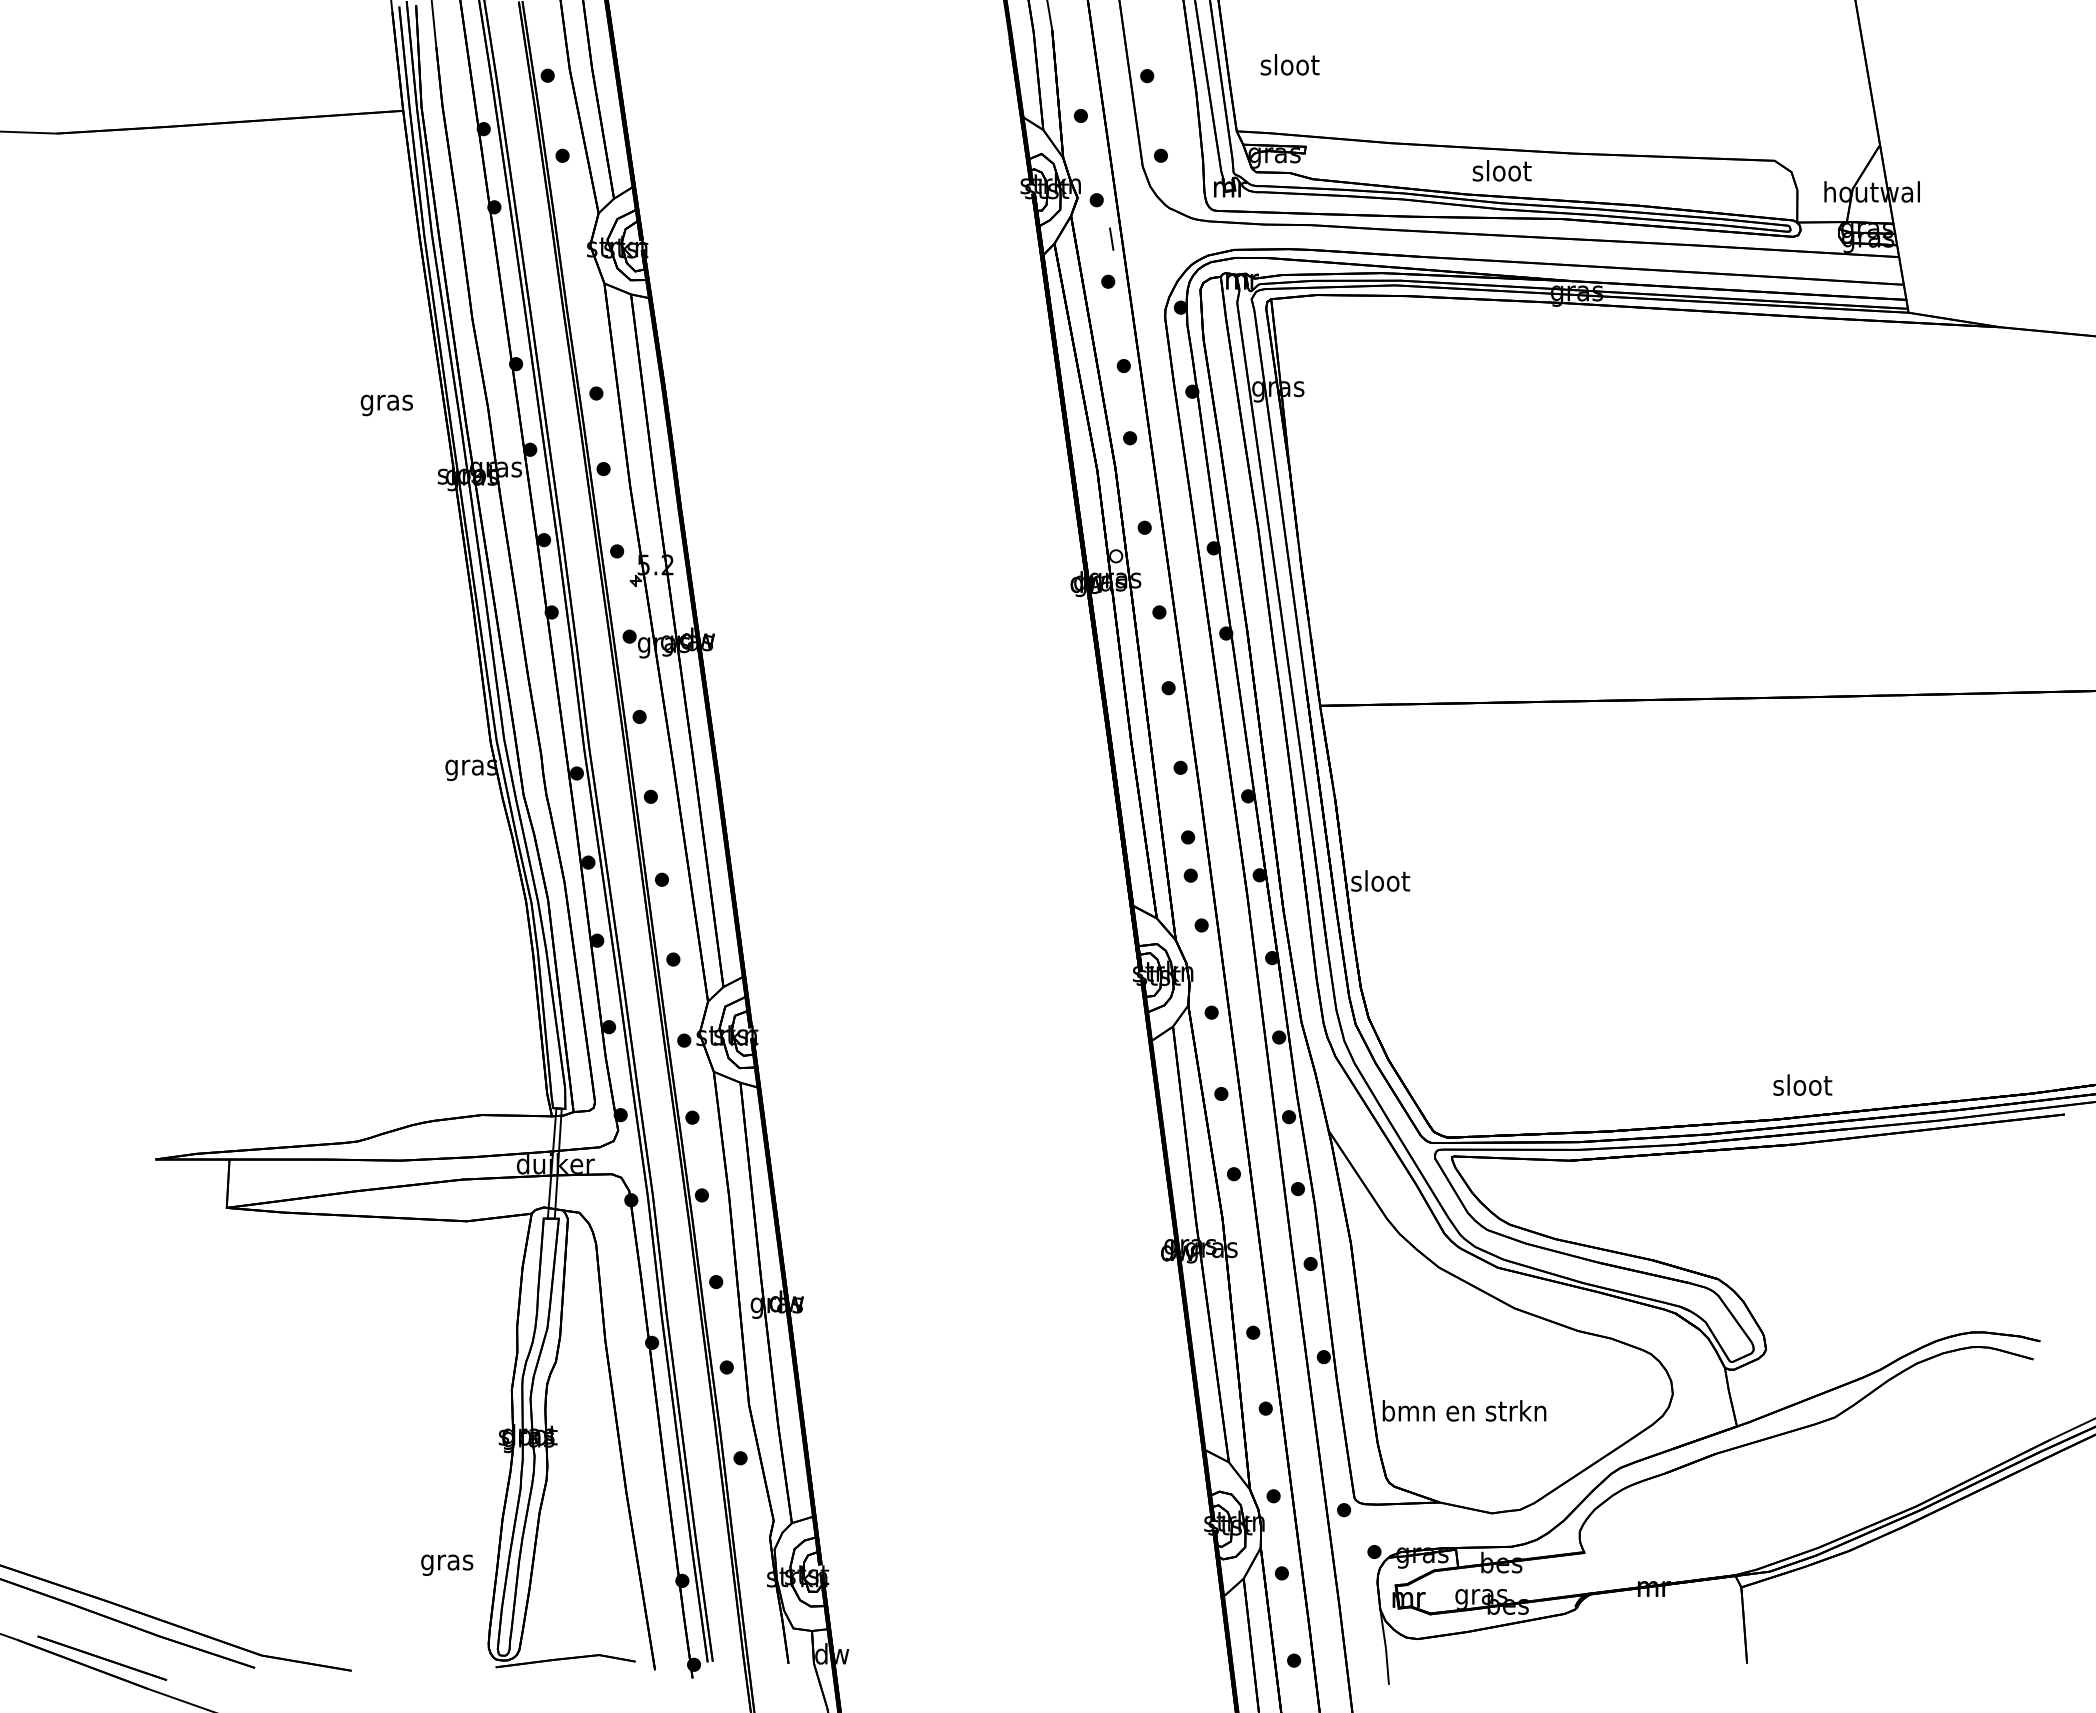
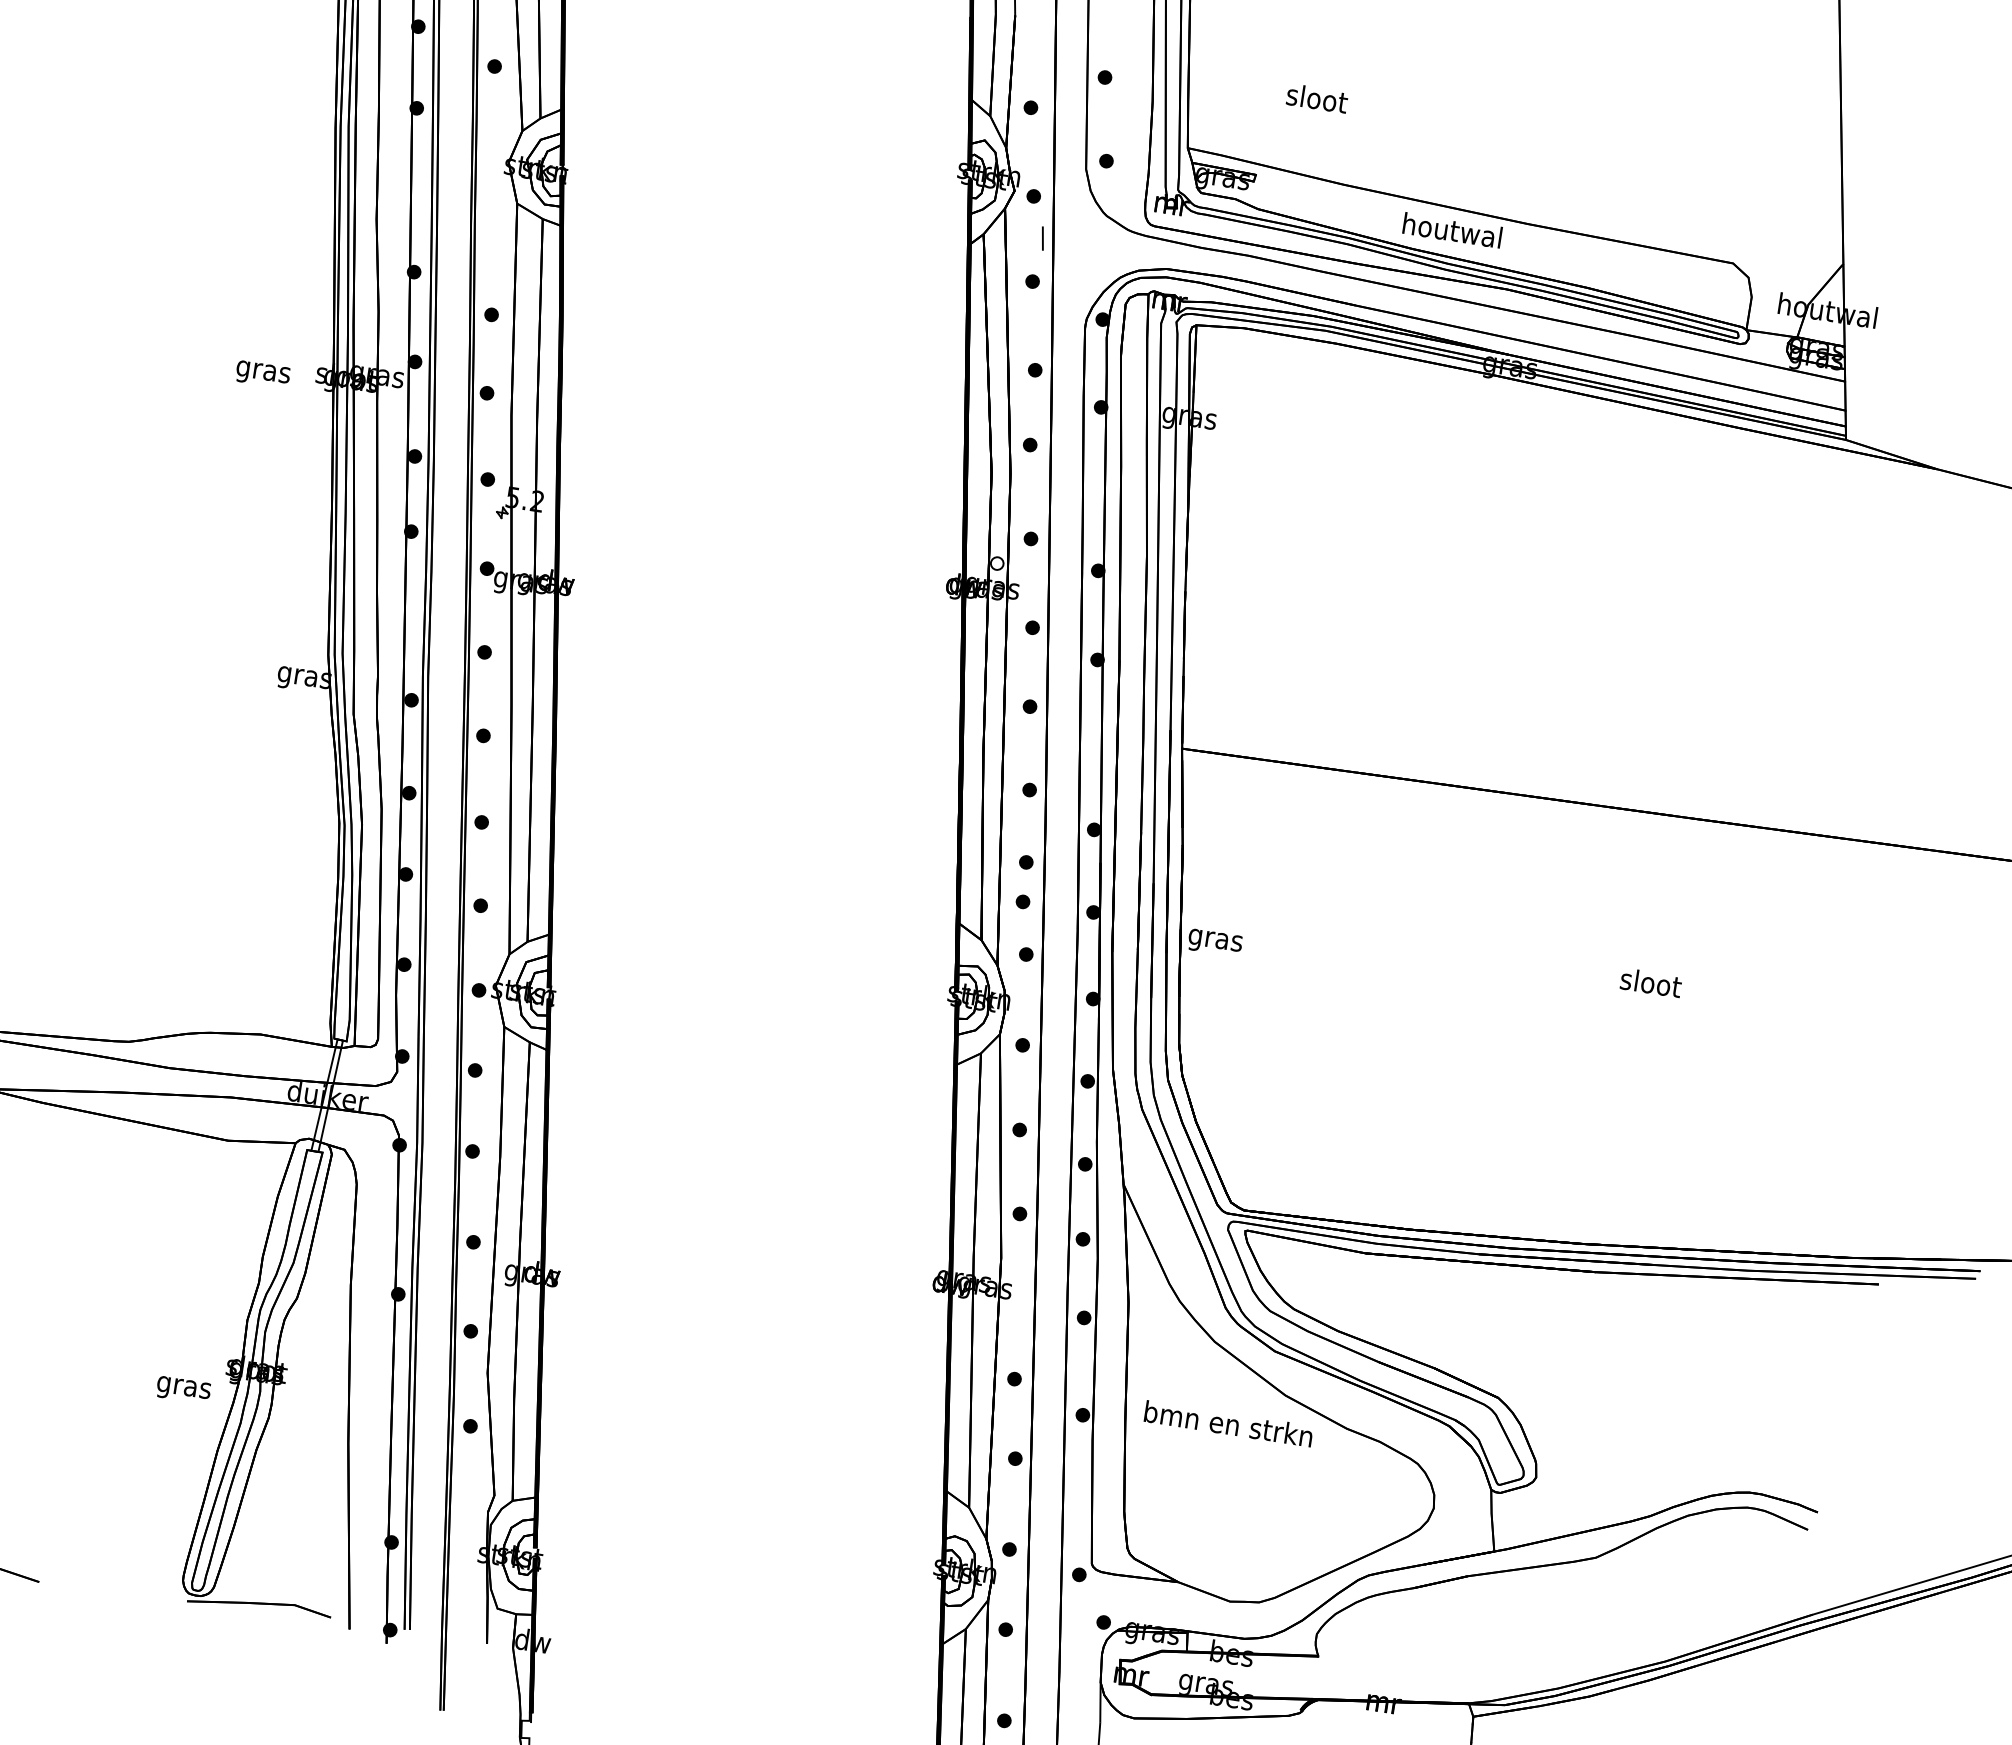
text: (1289, 64) -> (1316, 98), moved
text: (1501, 170) -> (1452, 230), sloot -> houtwal
text: (386, 405) -> (262, 374), moved
text: (1380, 883) -> (1215, 939), sloot -> gras
text: (1802, 1084) -> (1650, 982), moved
text: (1464, 1410) -> (1228, 1423), moved
text: (447, 1564) -> (184, 1389), moved

